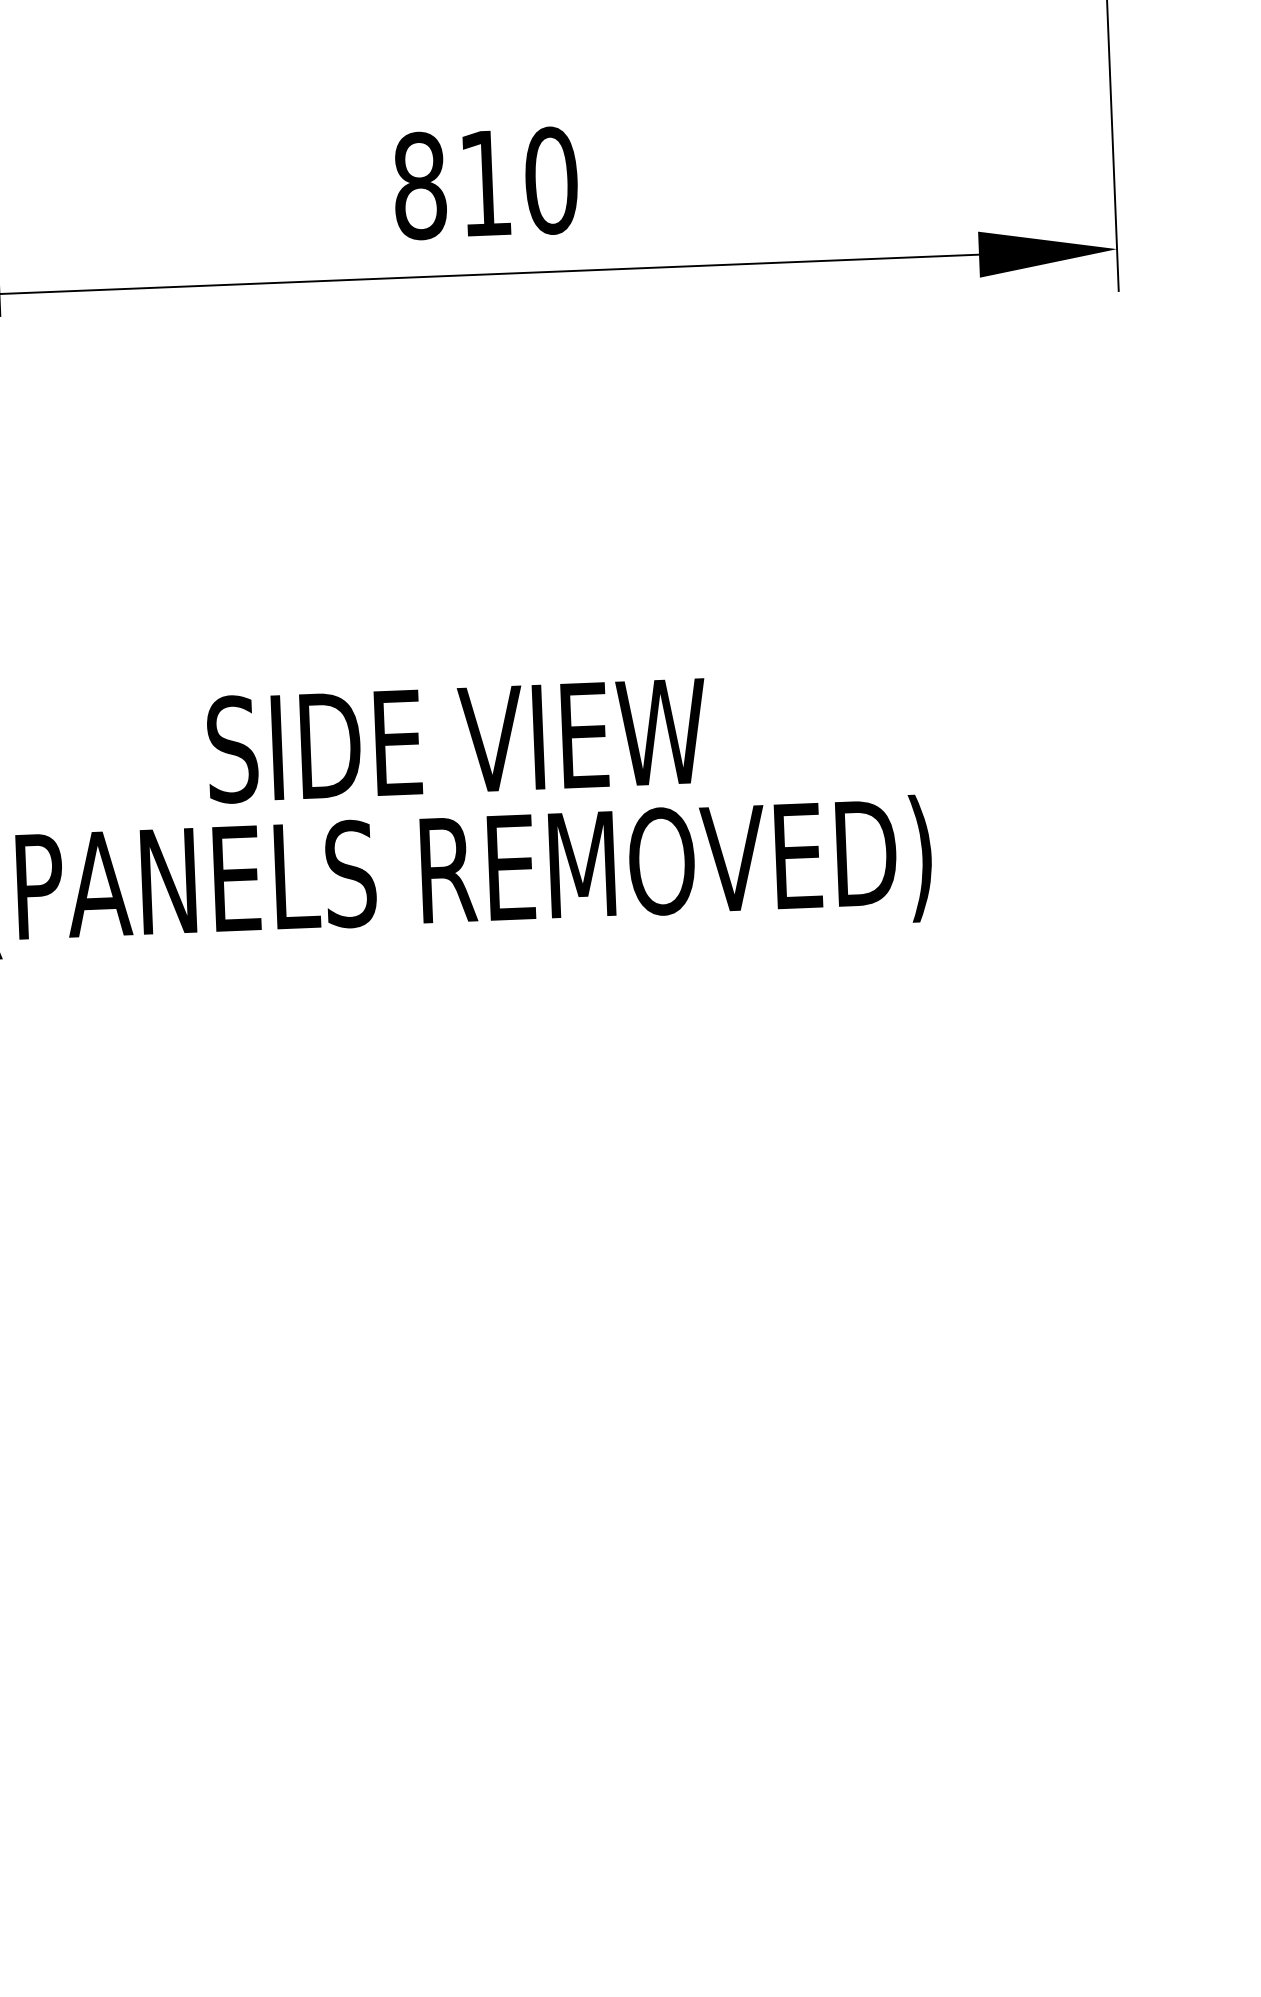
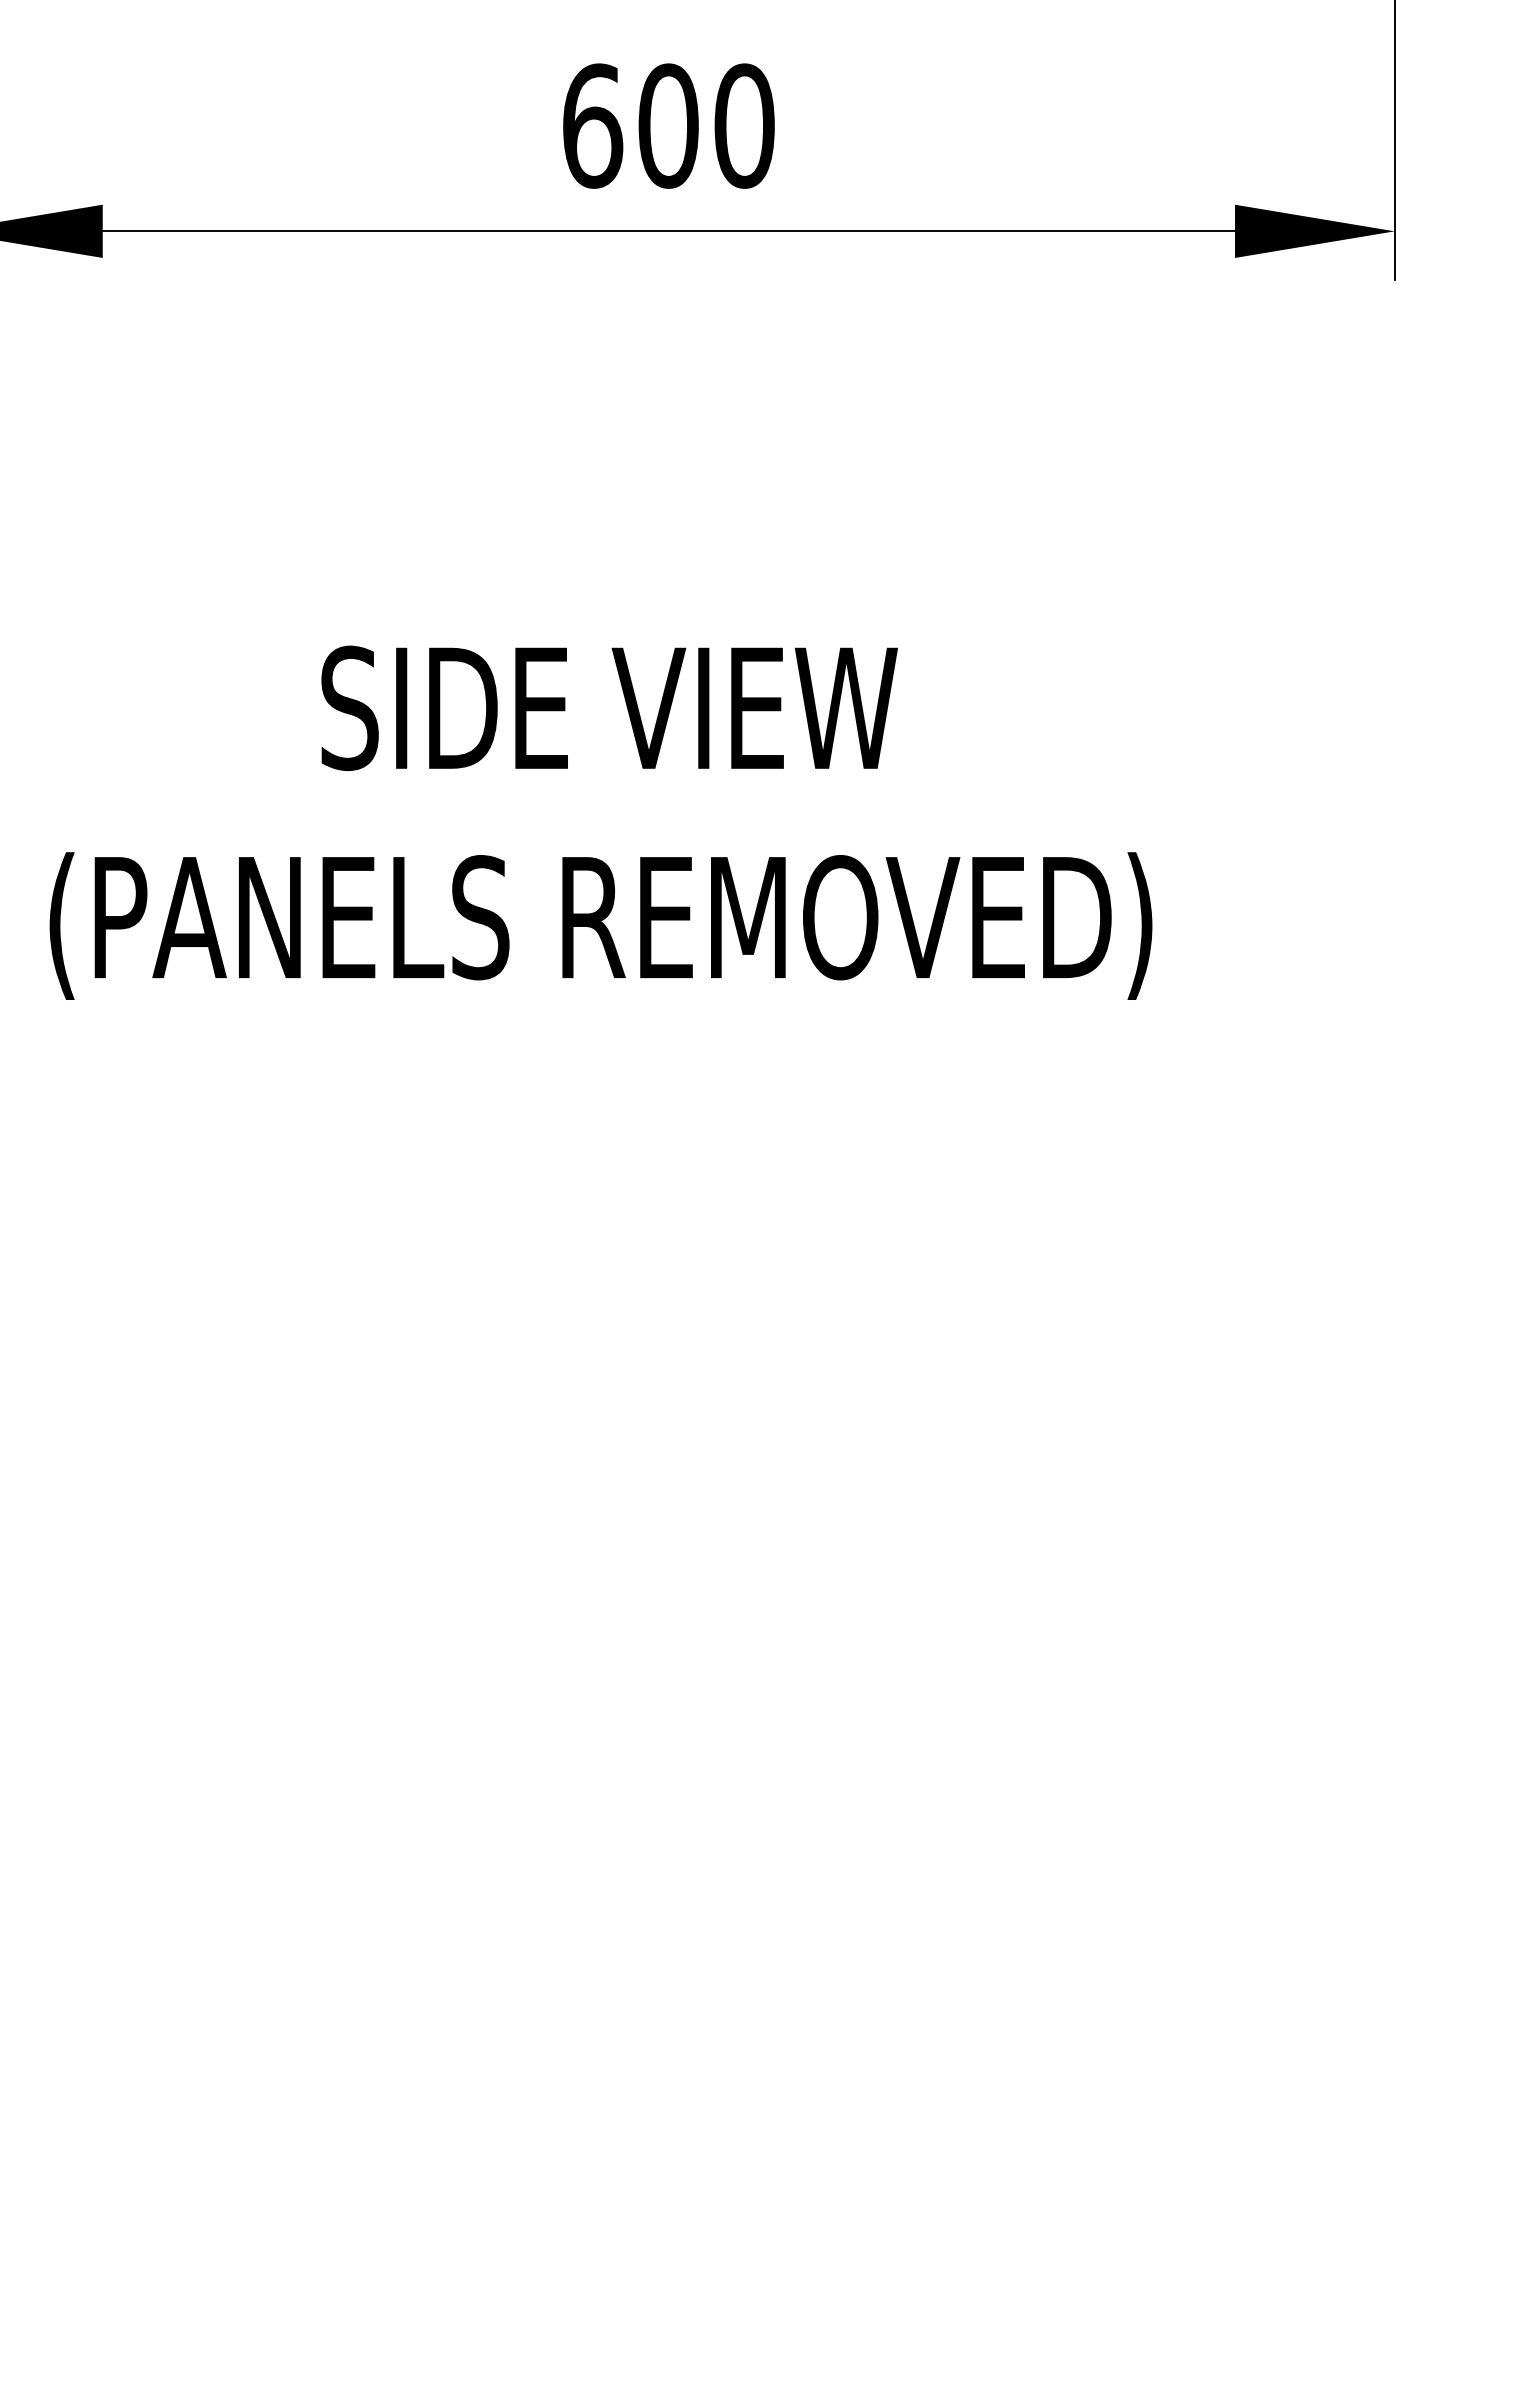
text: (452, 184) -> (630, 125), 810 -> 600
text: (457, 740) -> (609, 708), moved

